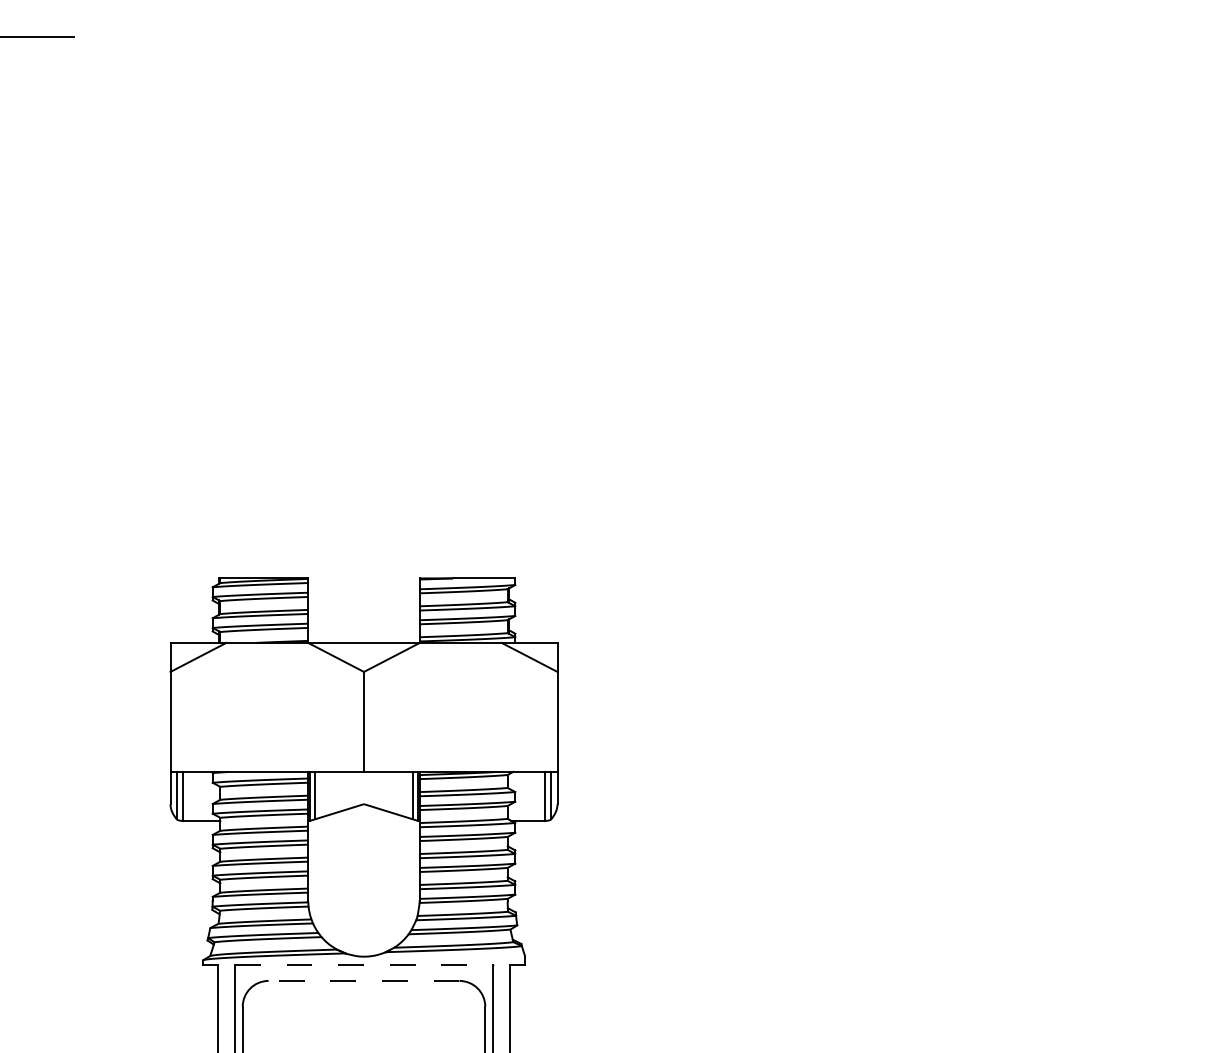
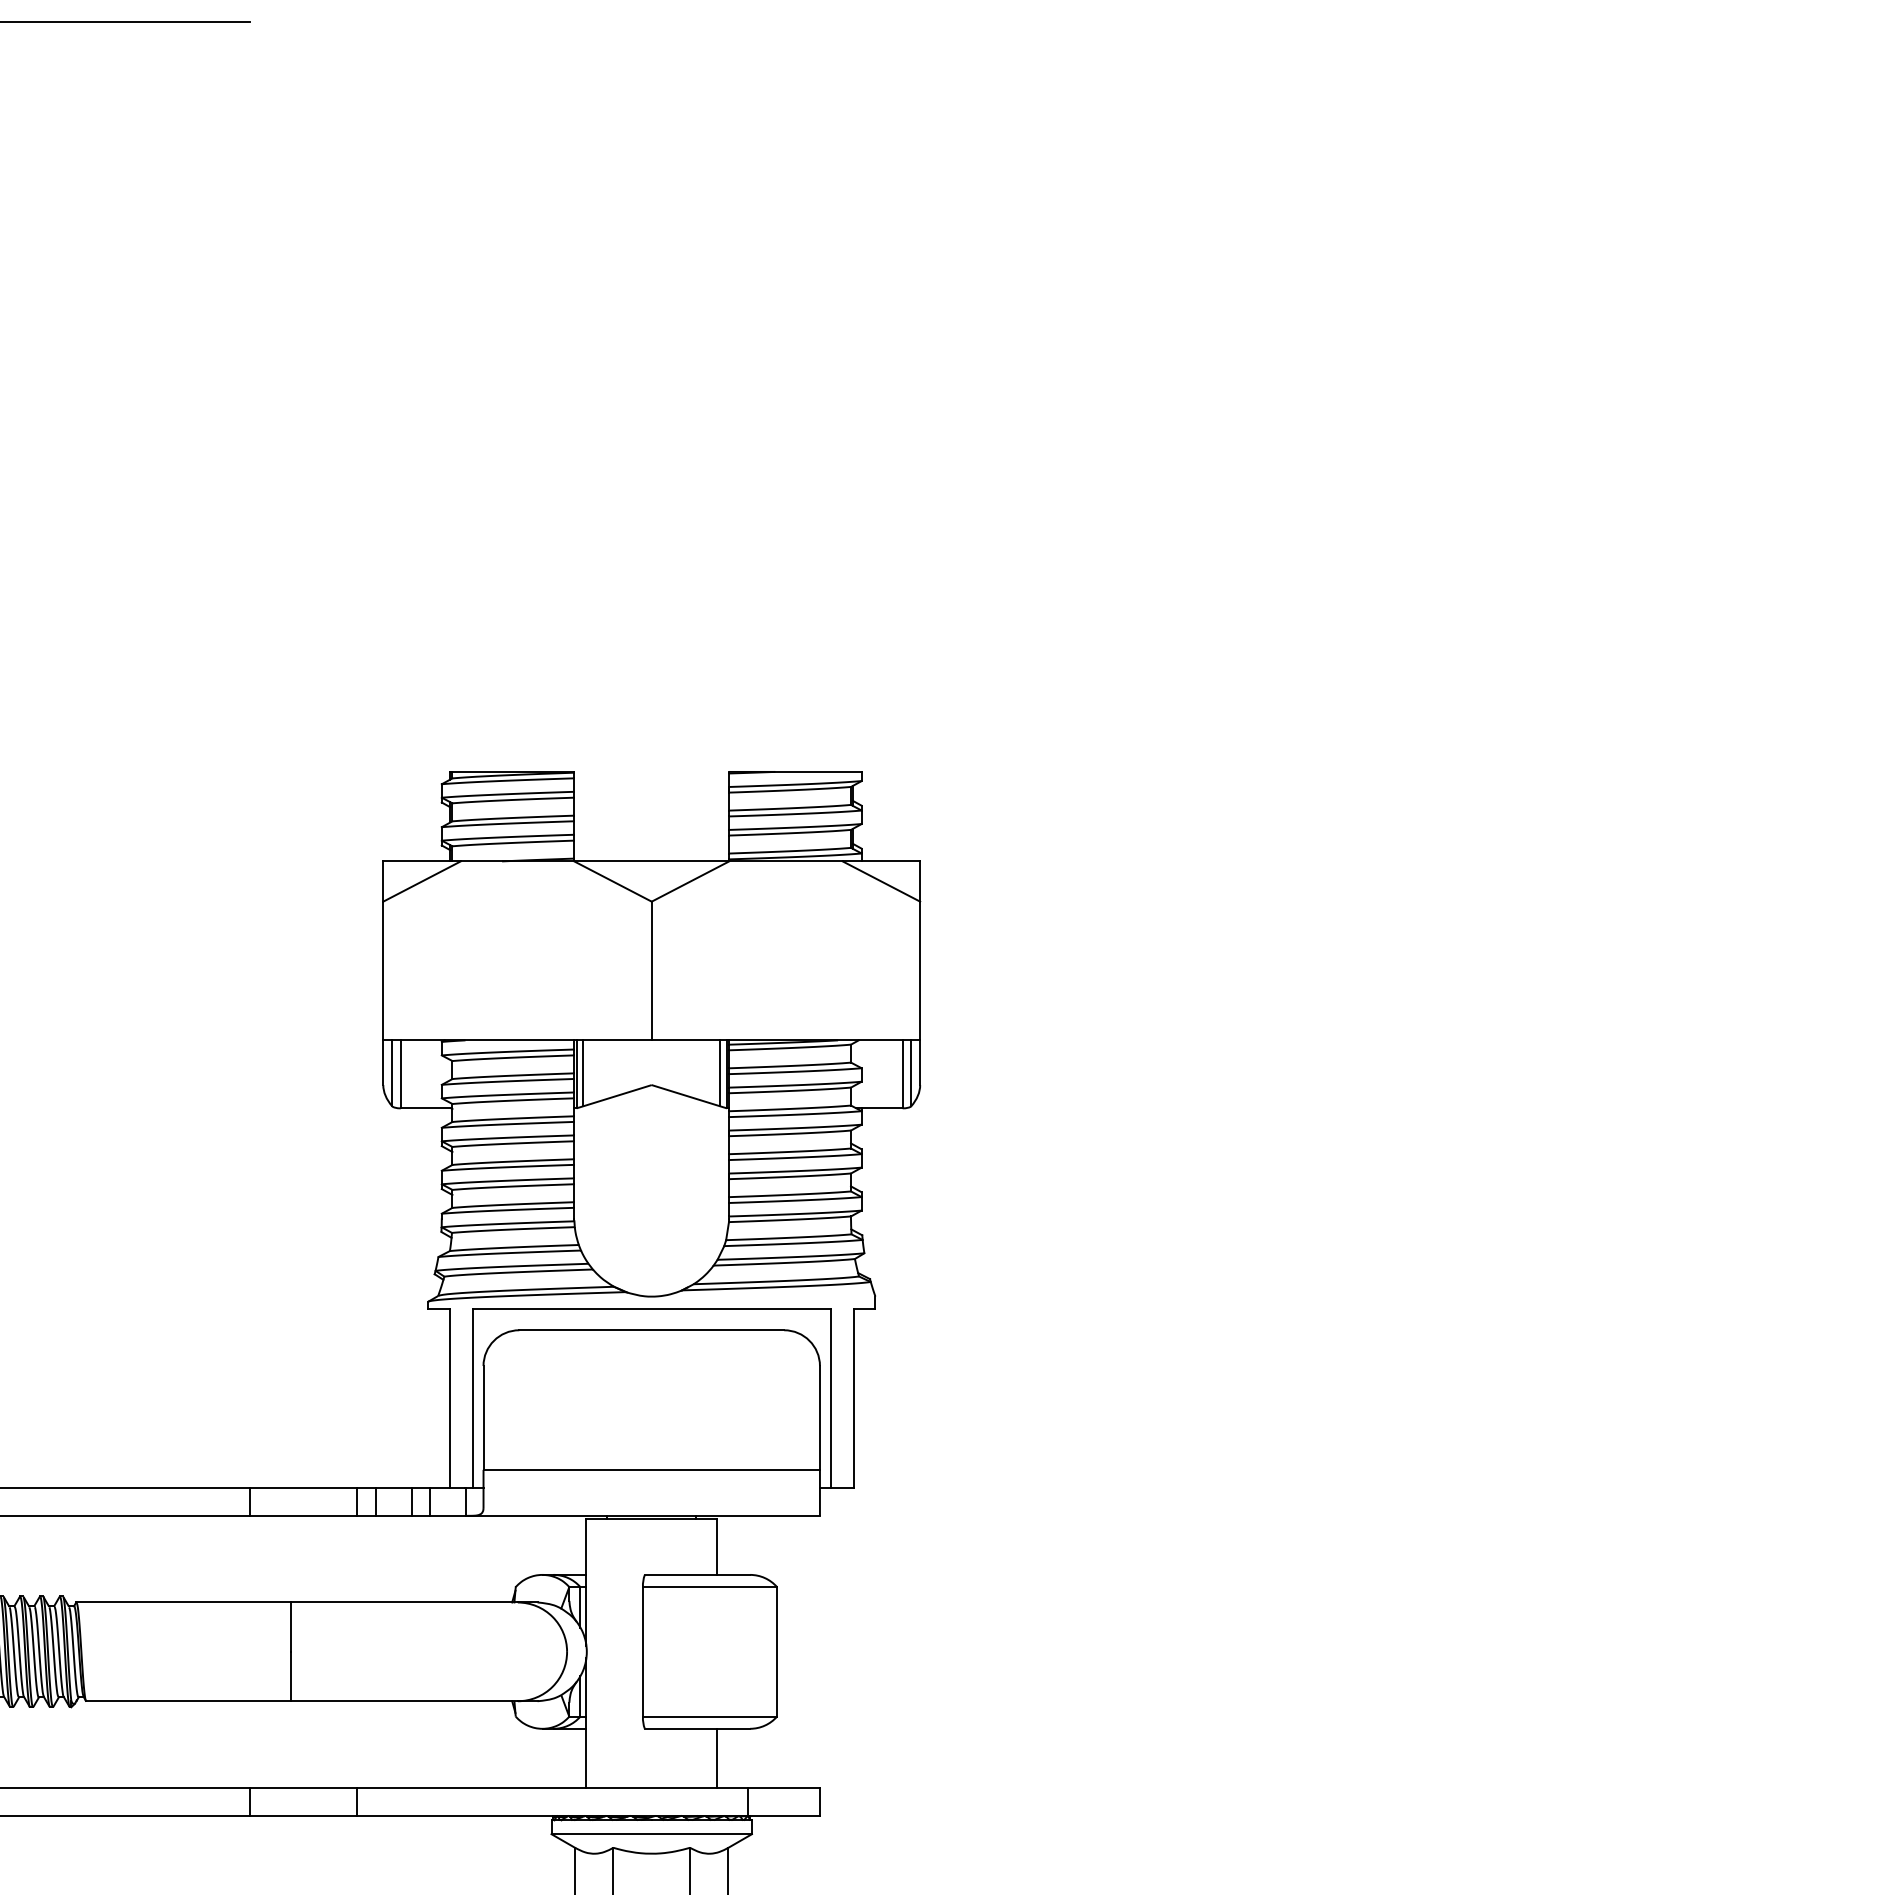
line: (363, 965) -> (651, 1308), dashed -> solid
line: (363, 981) -> (651, 1330), dashed -> solid

